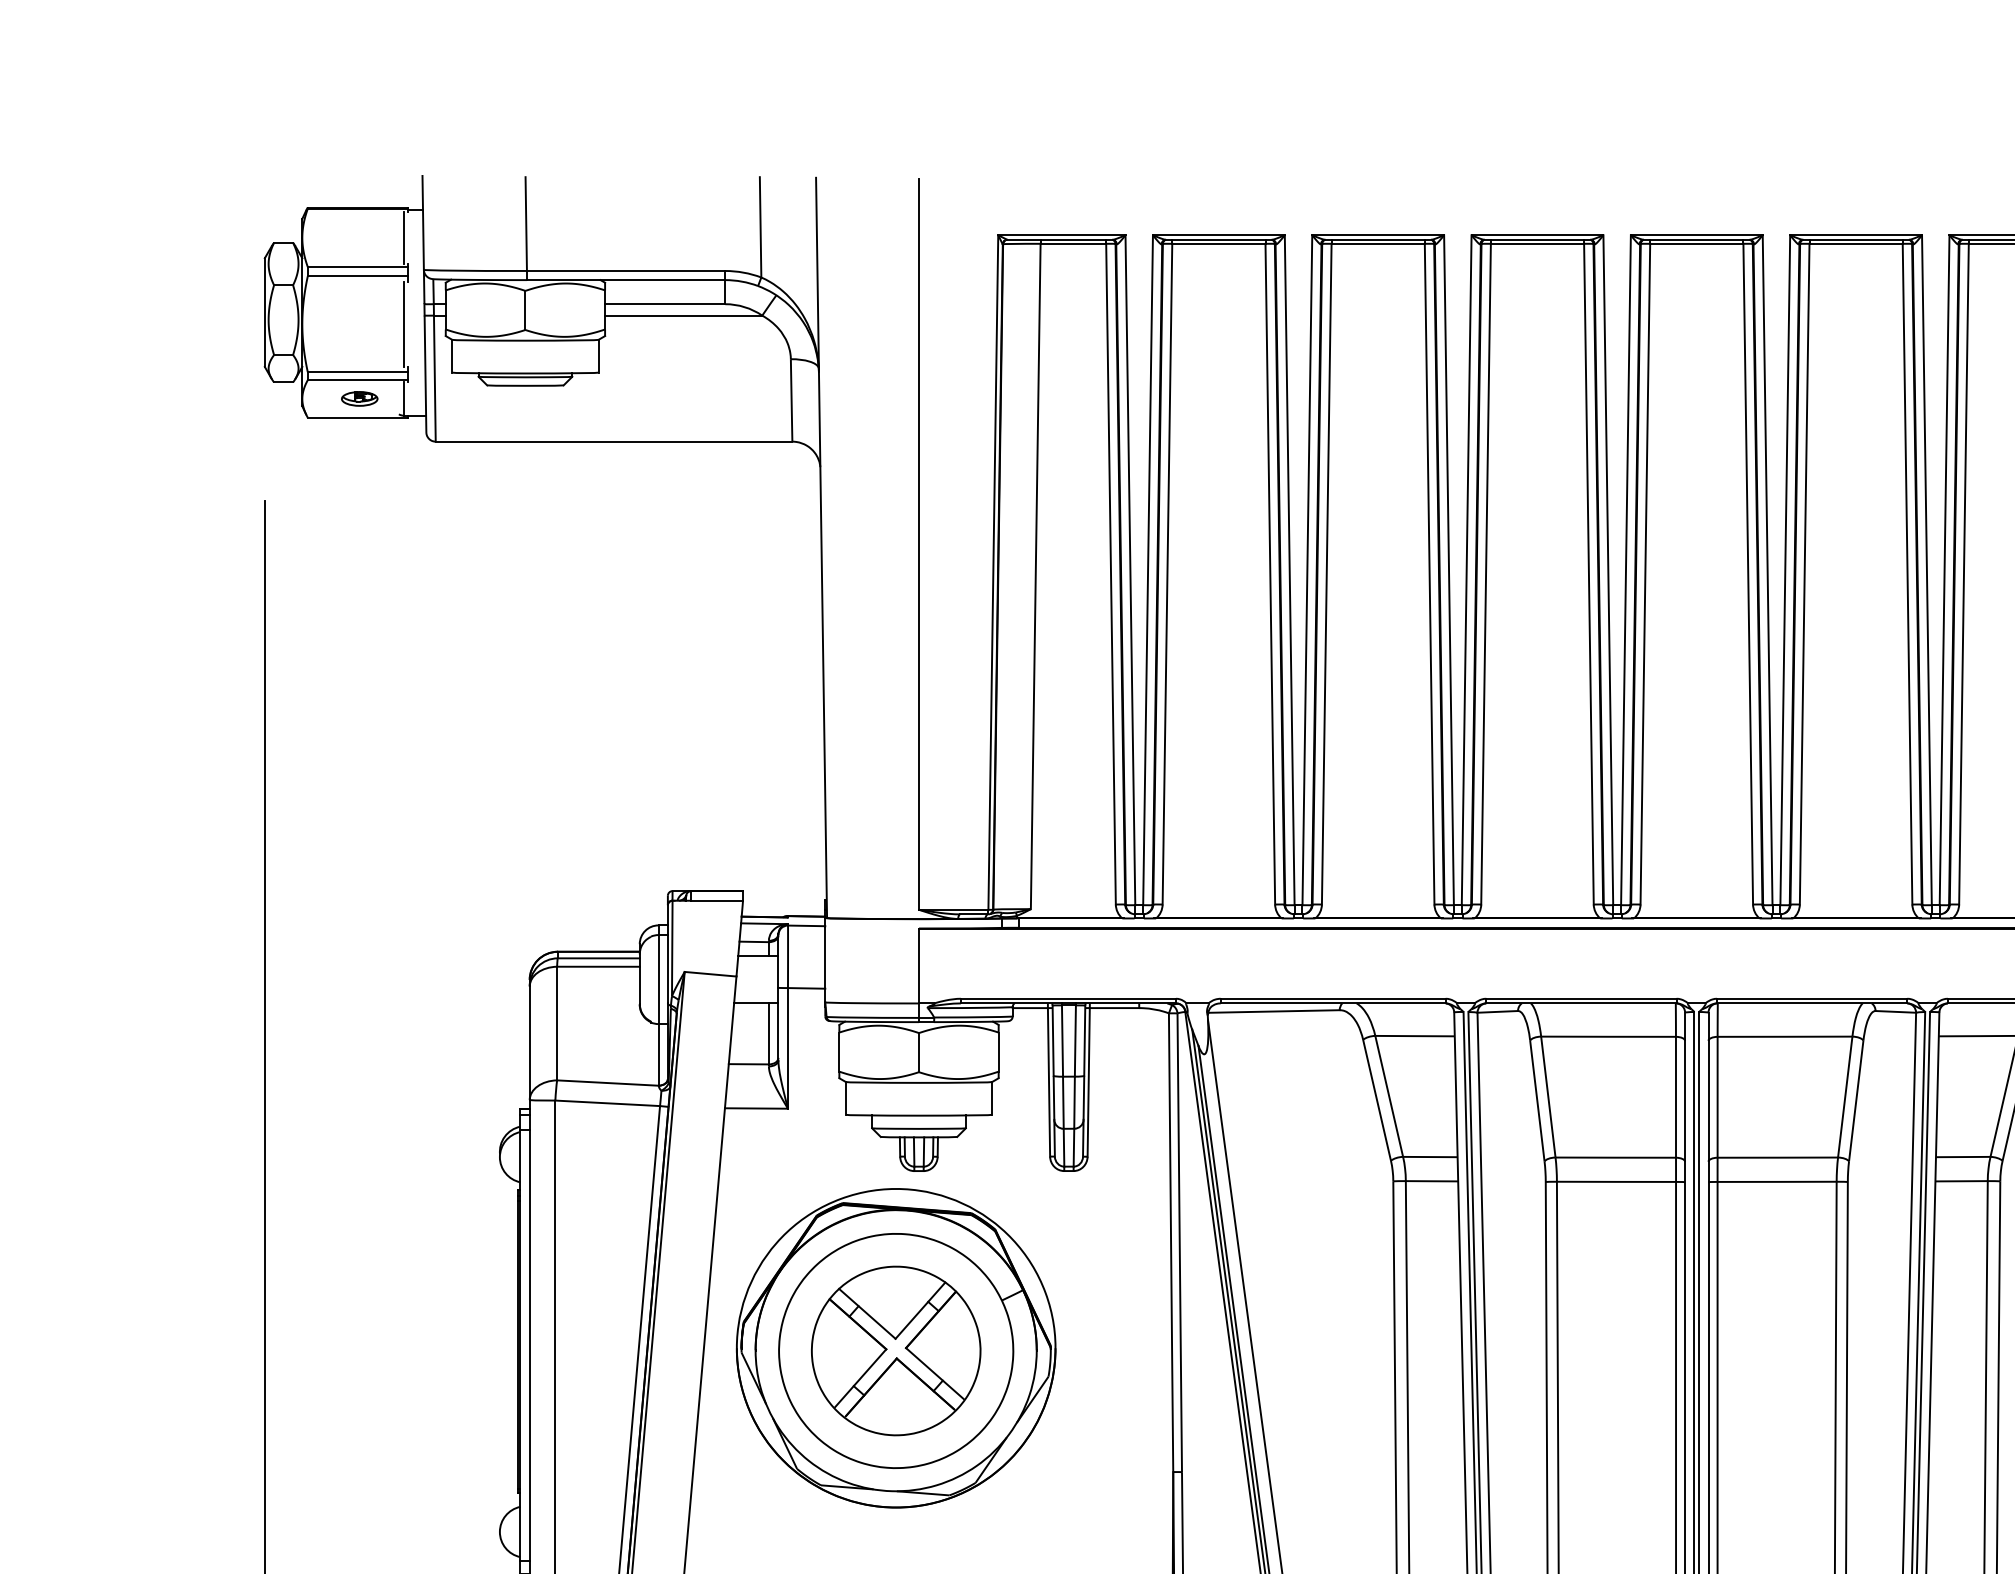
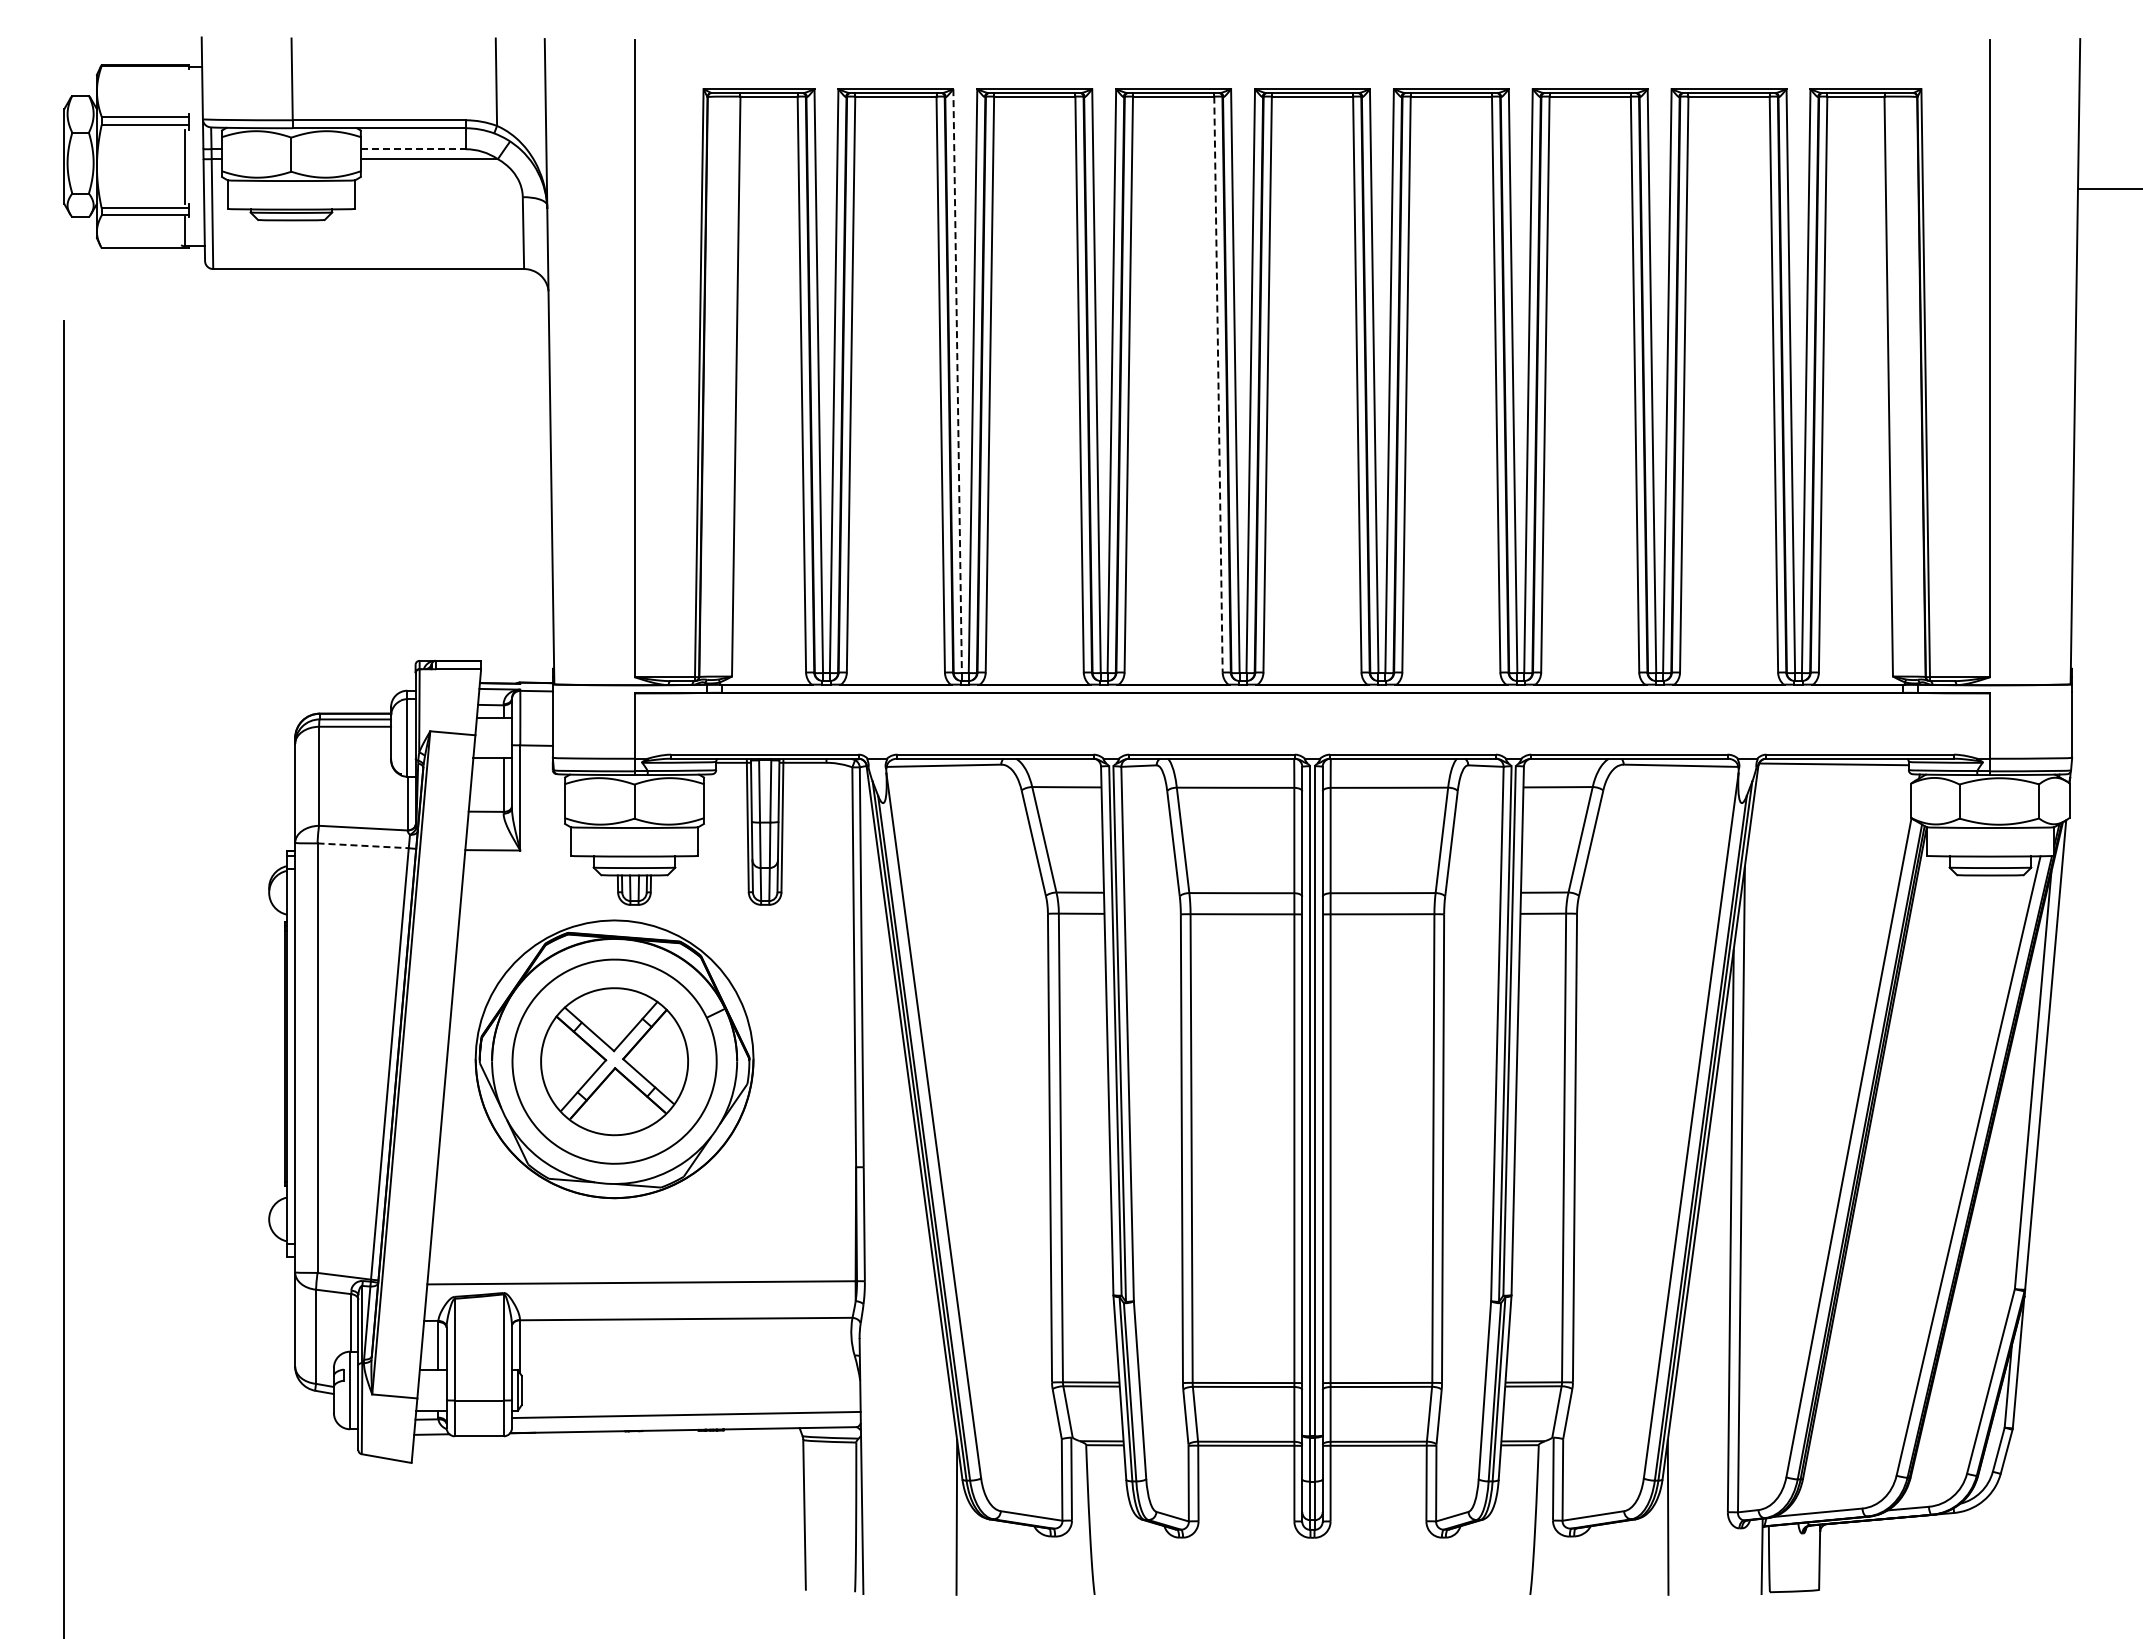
line: (403, 237) -> (185, 91), removed
line: (665, 304) -> (413, 149), solid -> dashed
part: (359, 398) -> (146, 231), removed
line: (1289, 570) -> (957, 381), solid -> dashed
line: (1588, 574) -> (1218, 384), solid -> dashed
line: (608, 1102) -> (363, 845), solid -> dashed

